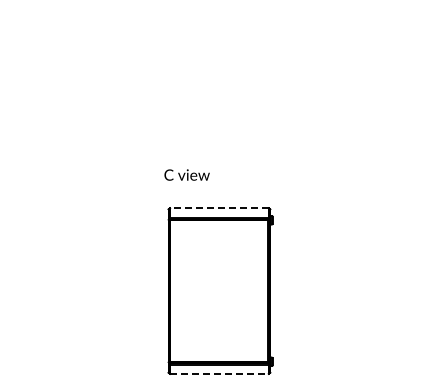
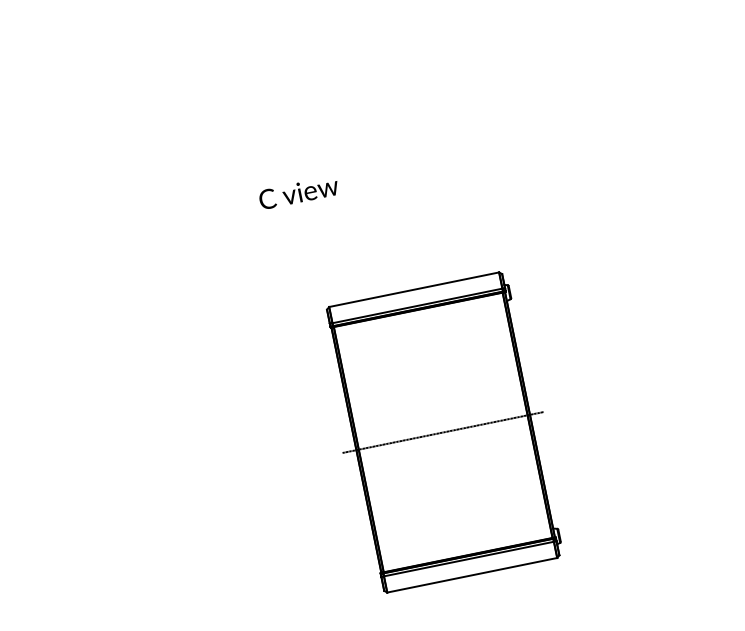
text: (186, 174) -> (297, 192), moved
line: (218, 208) -> (412, 290), dashed -> solid
line: (219, 291) -> (443, 433), added
line: (219, 373) -> (472, 574), dashed -> solid

